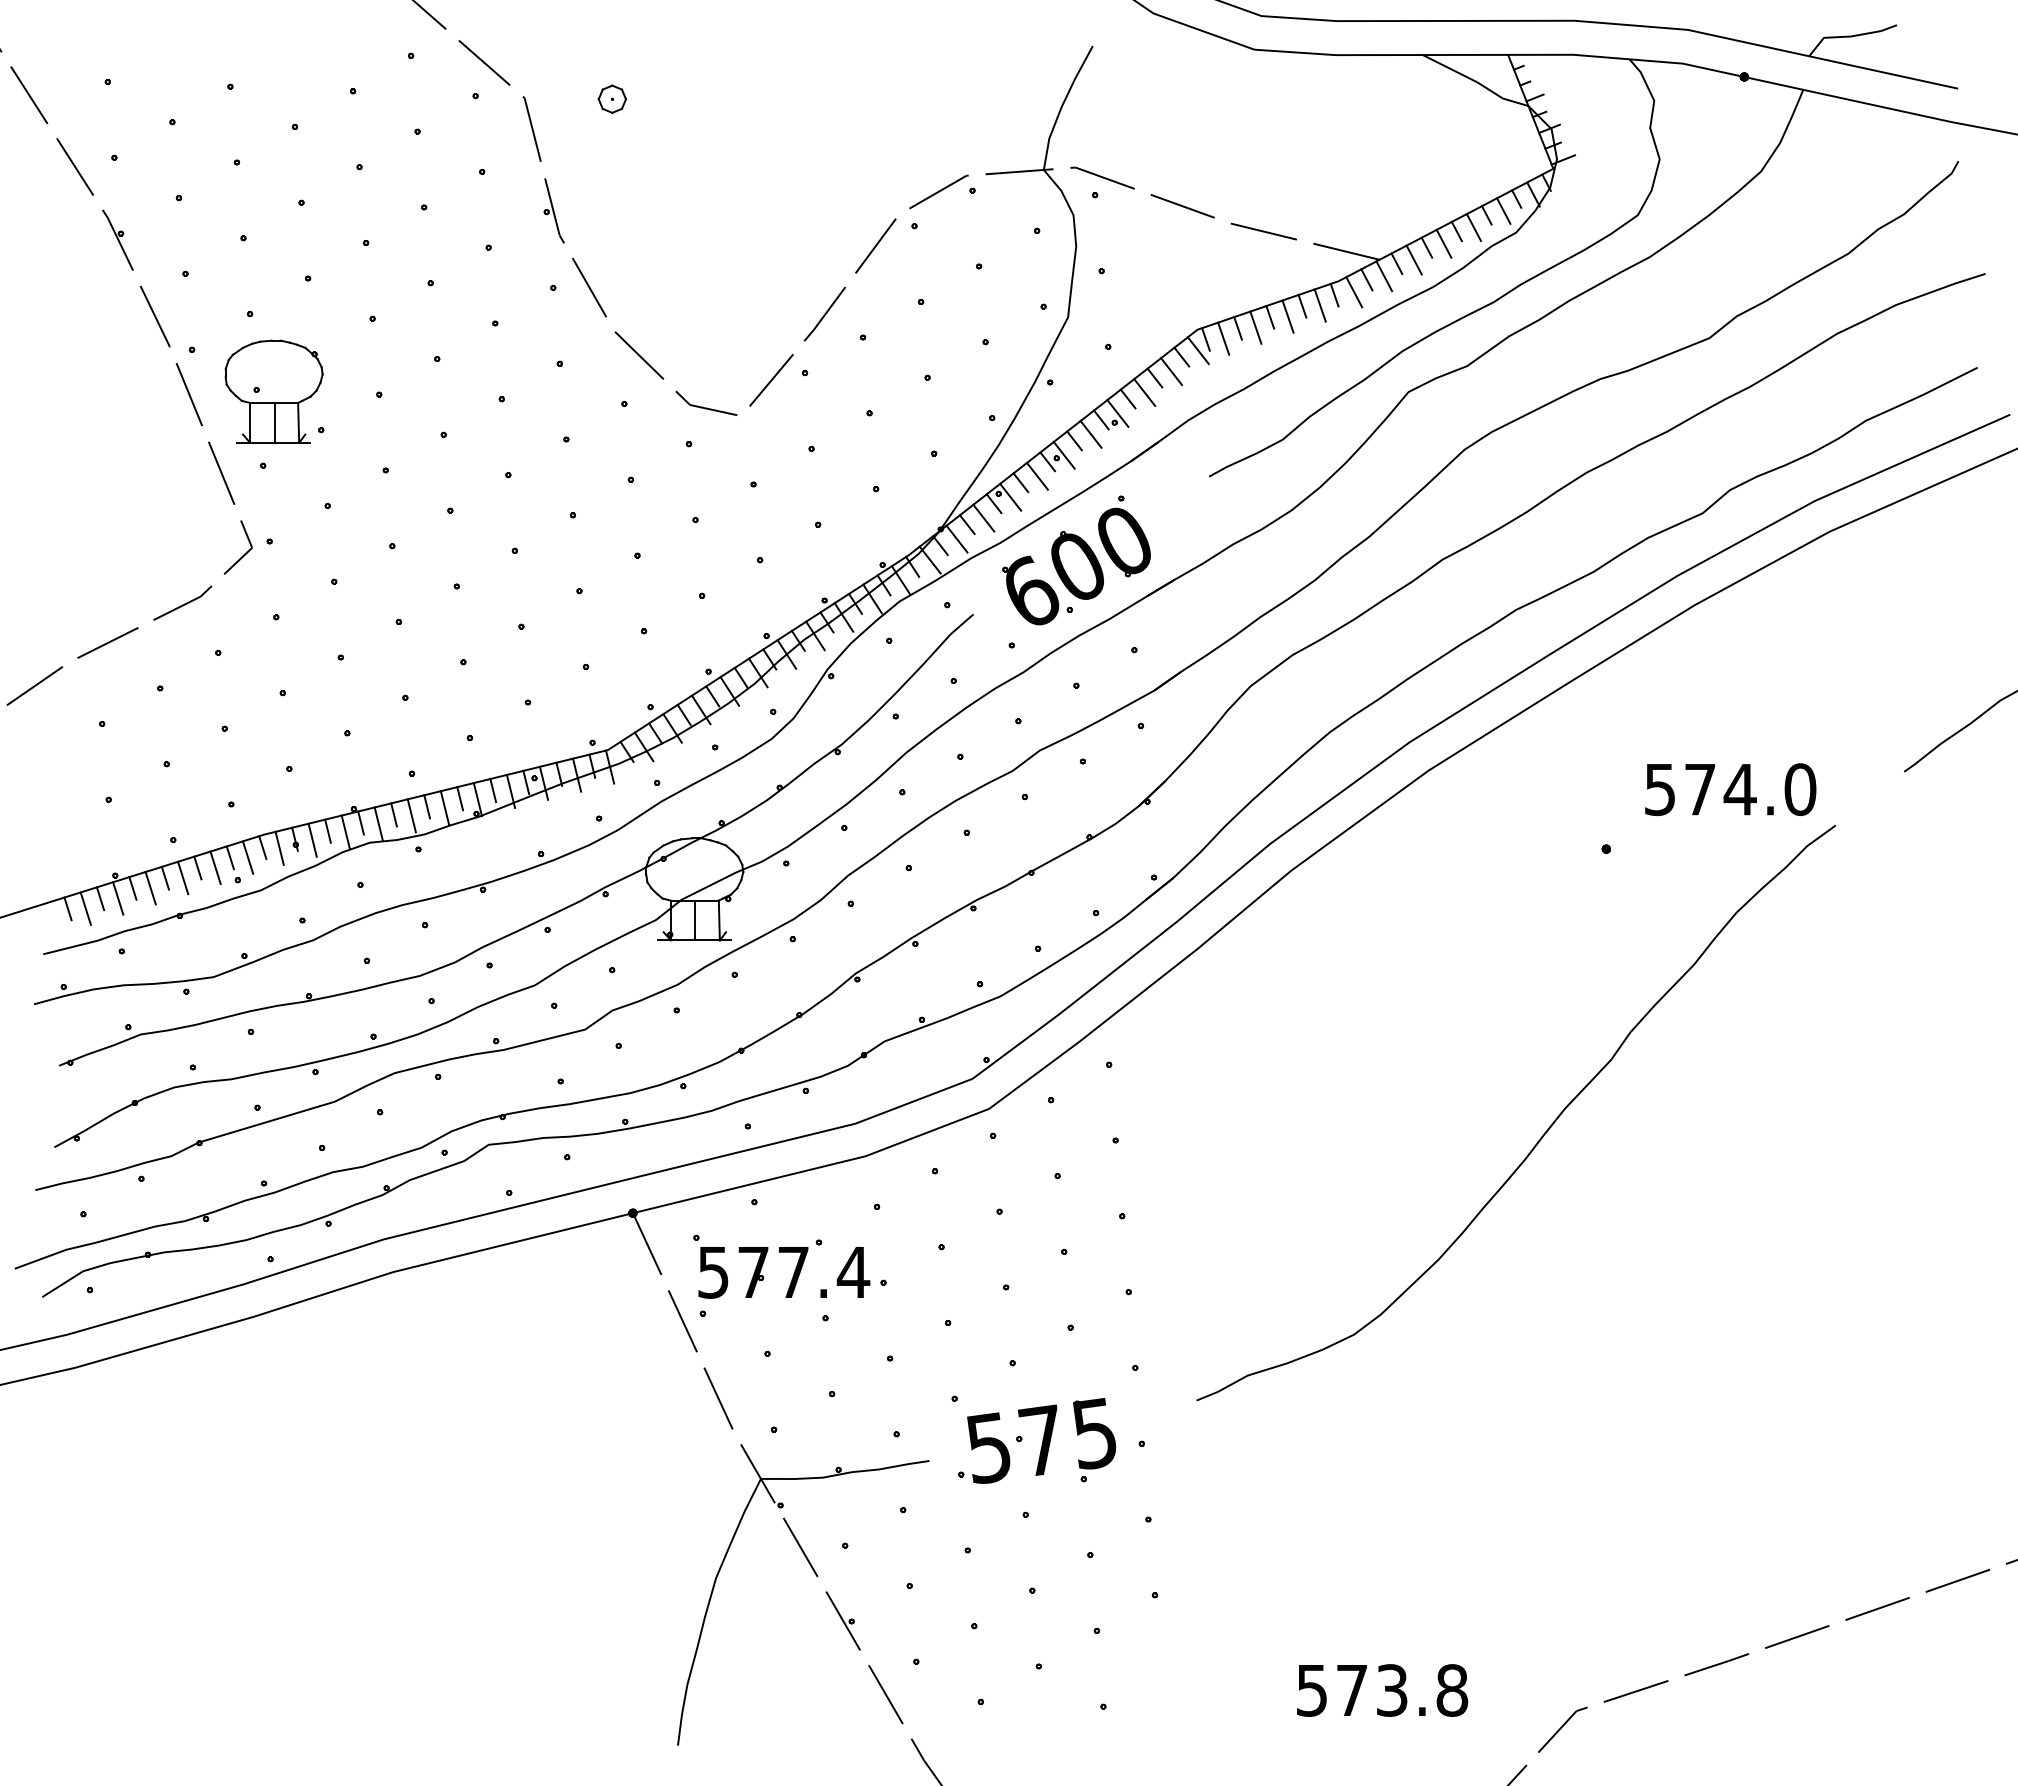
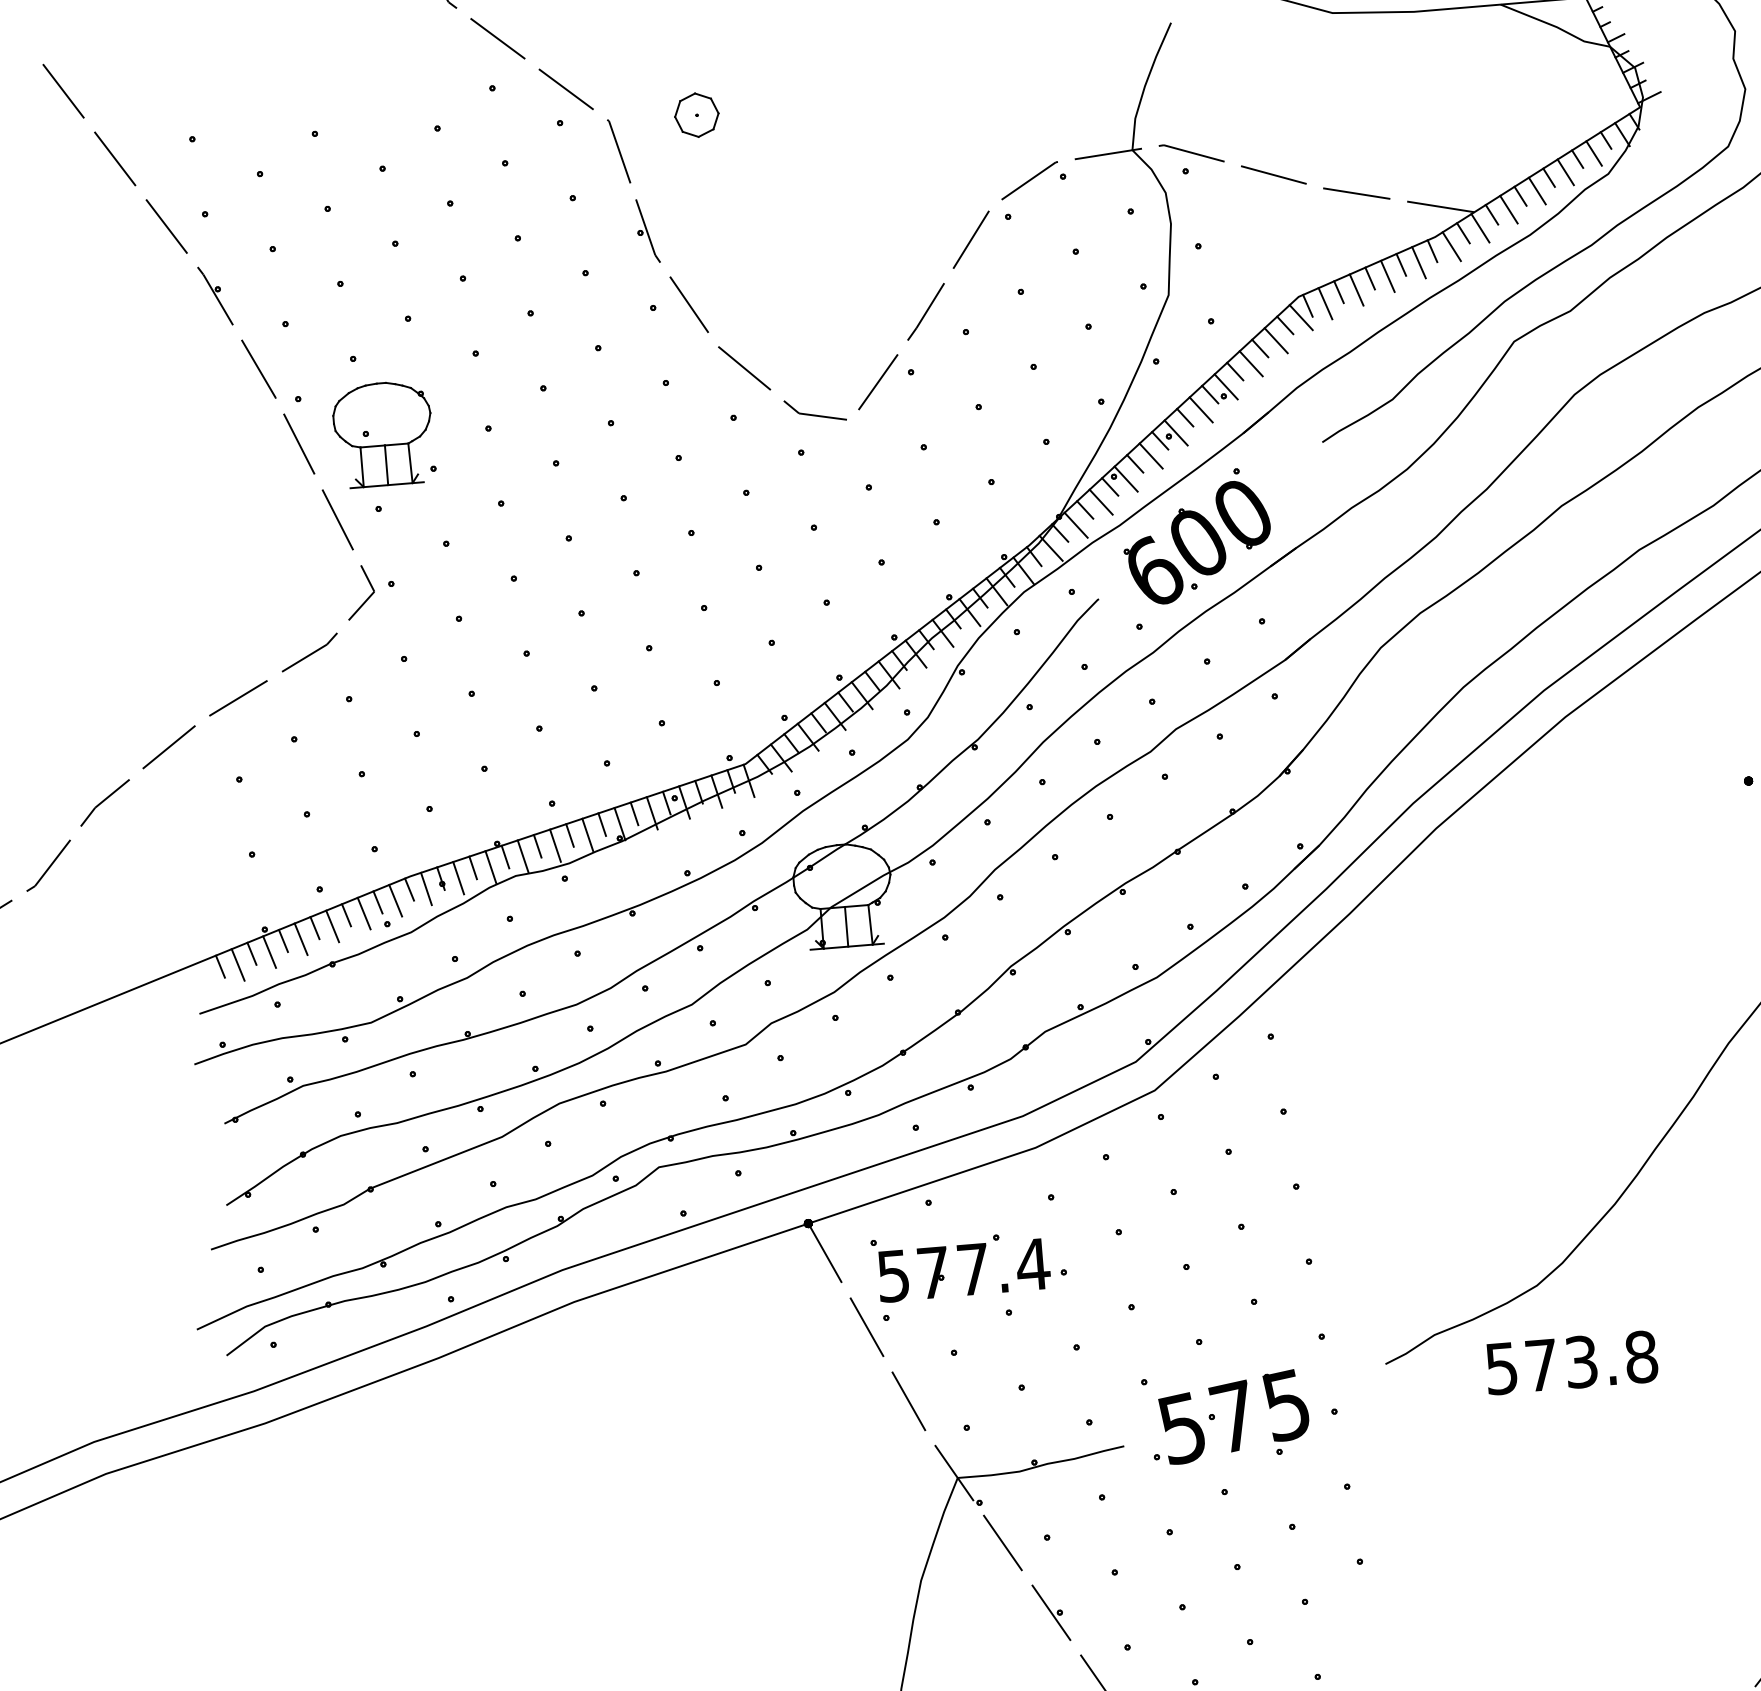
part: (611, 98) -> (695, 114), size x1.6
text: (1382, 1690) -> (1571, 1362), moved

